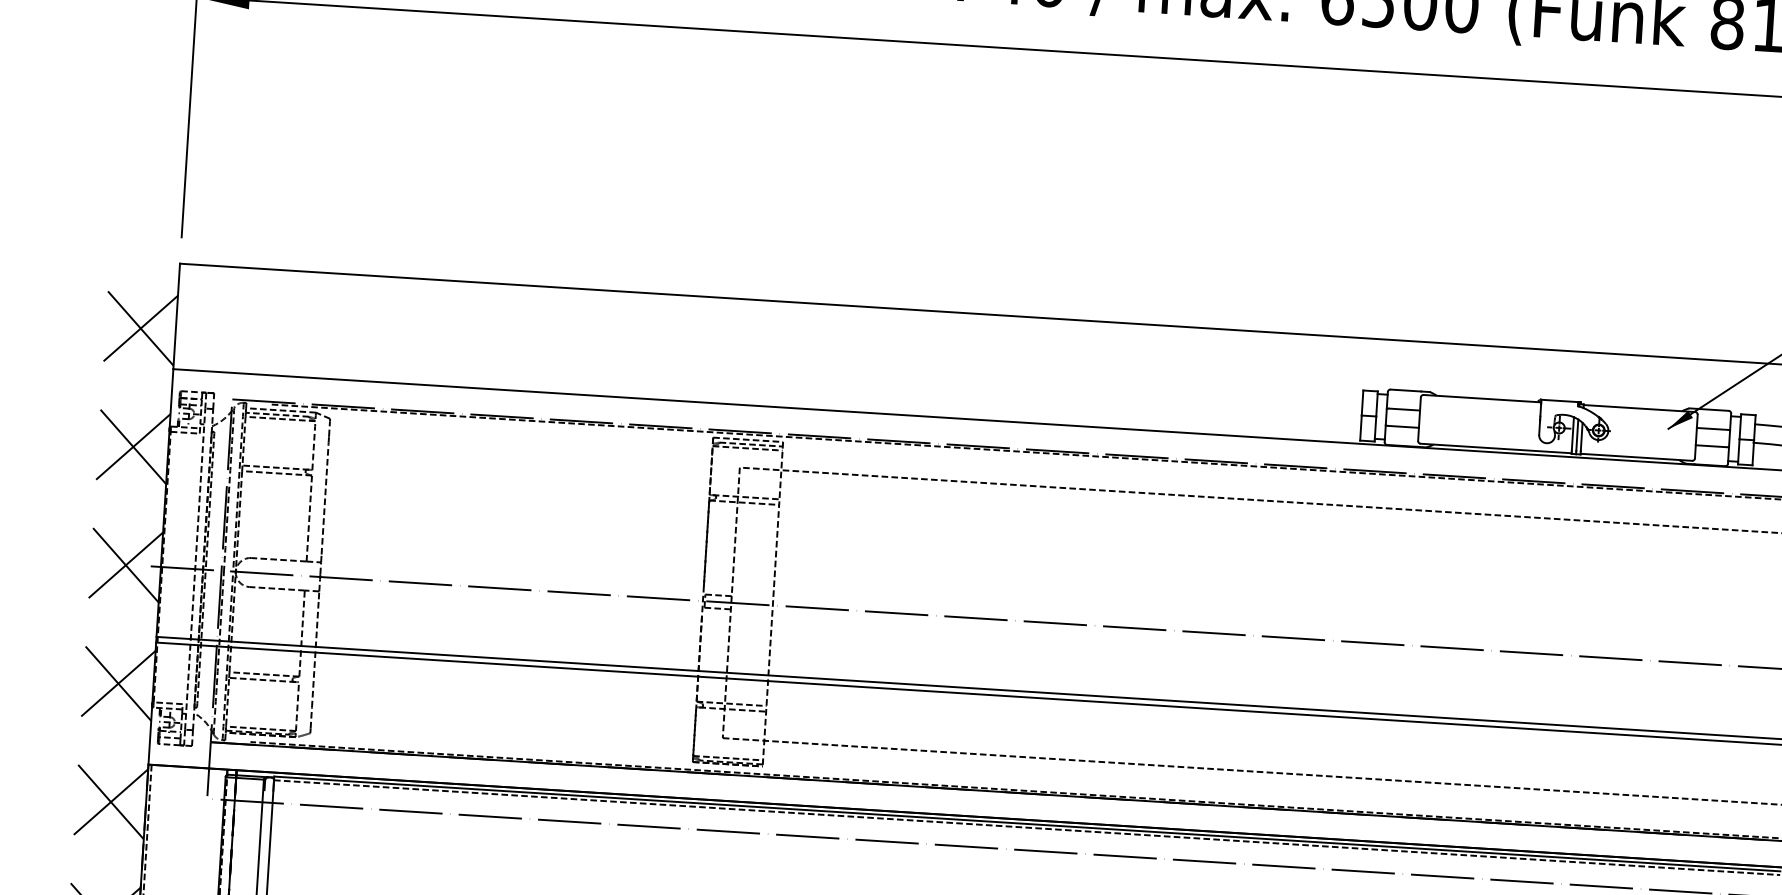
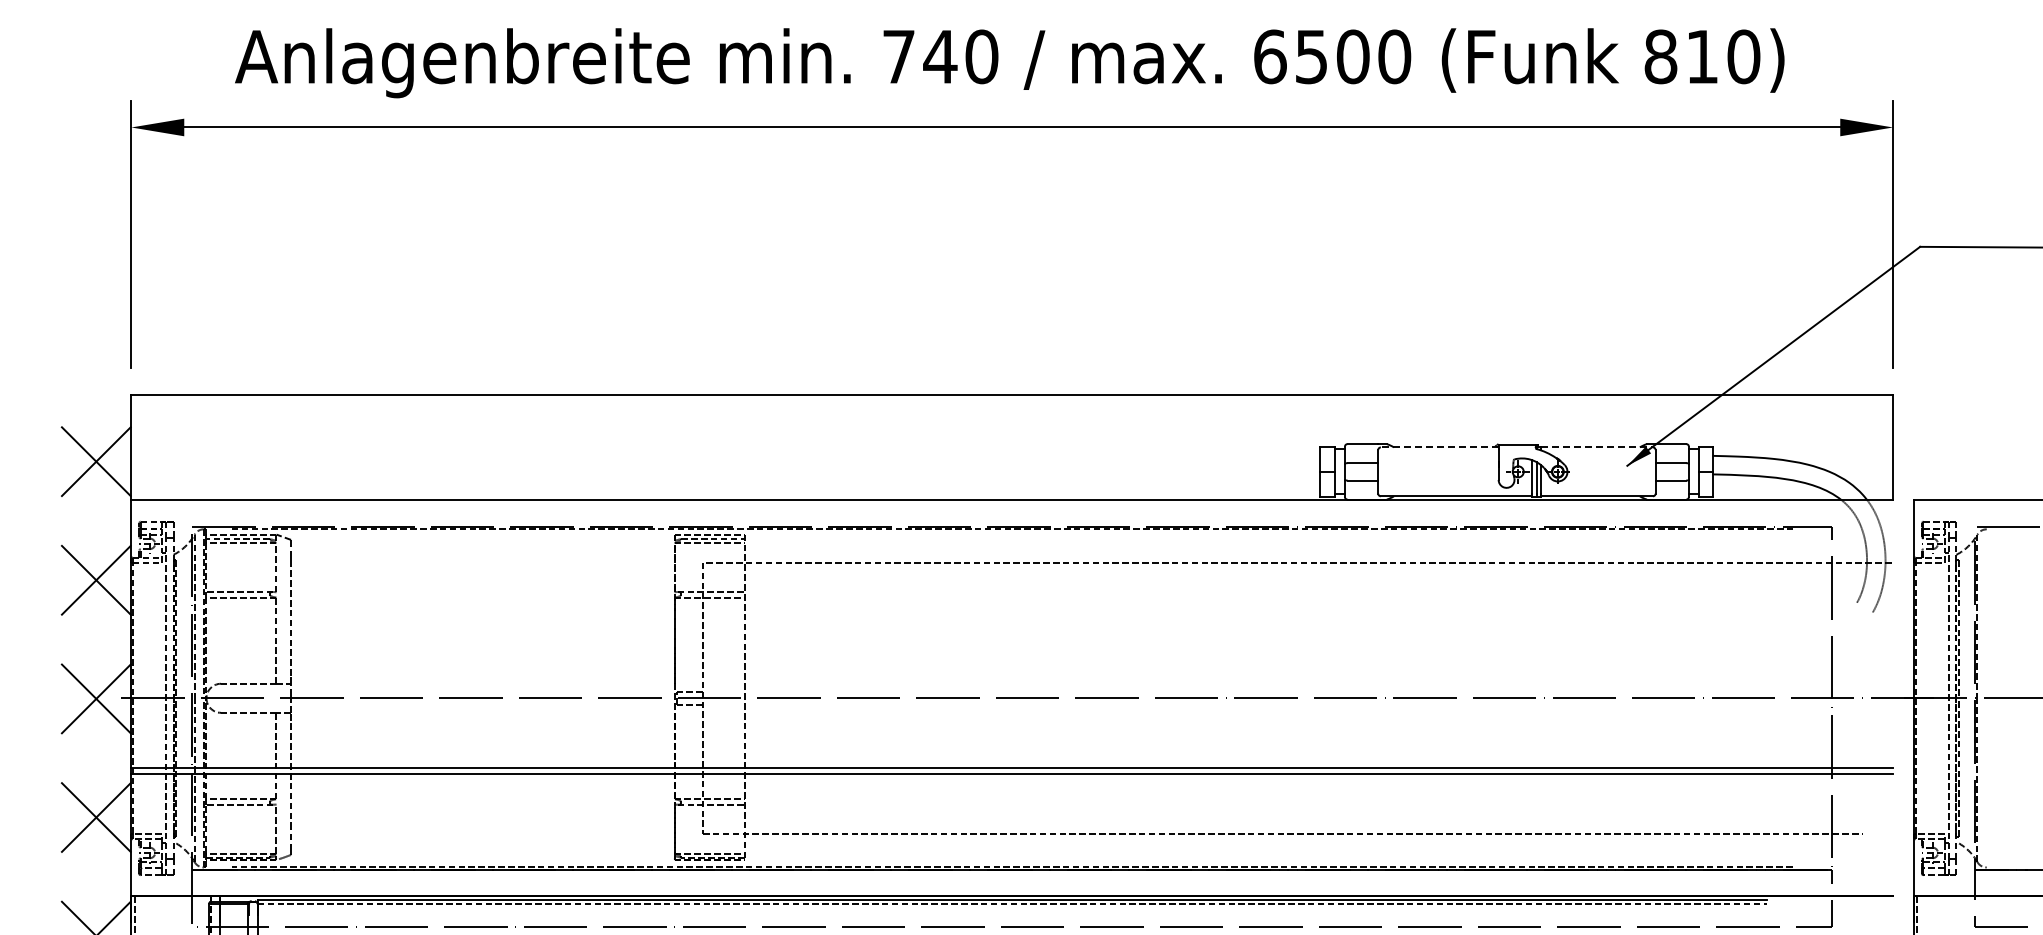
line: (1482, 398) -> (1439, 447), solid -> dashed
line: (1639, 408) -> (1597, 447), solid -> dashed

